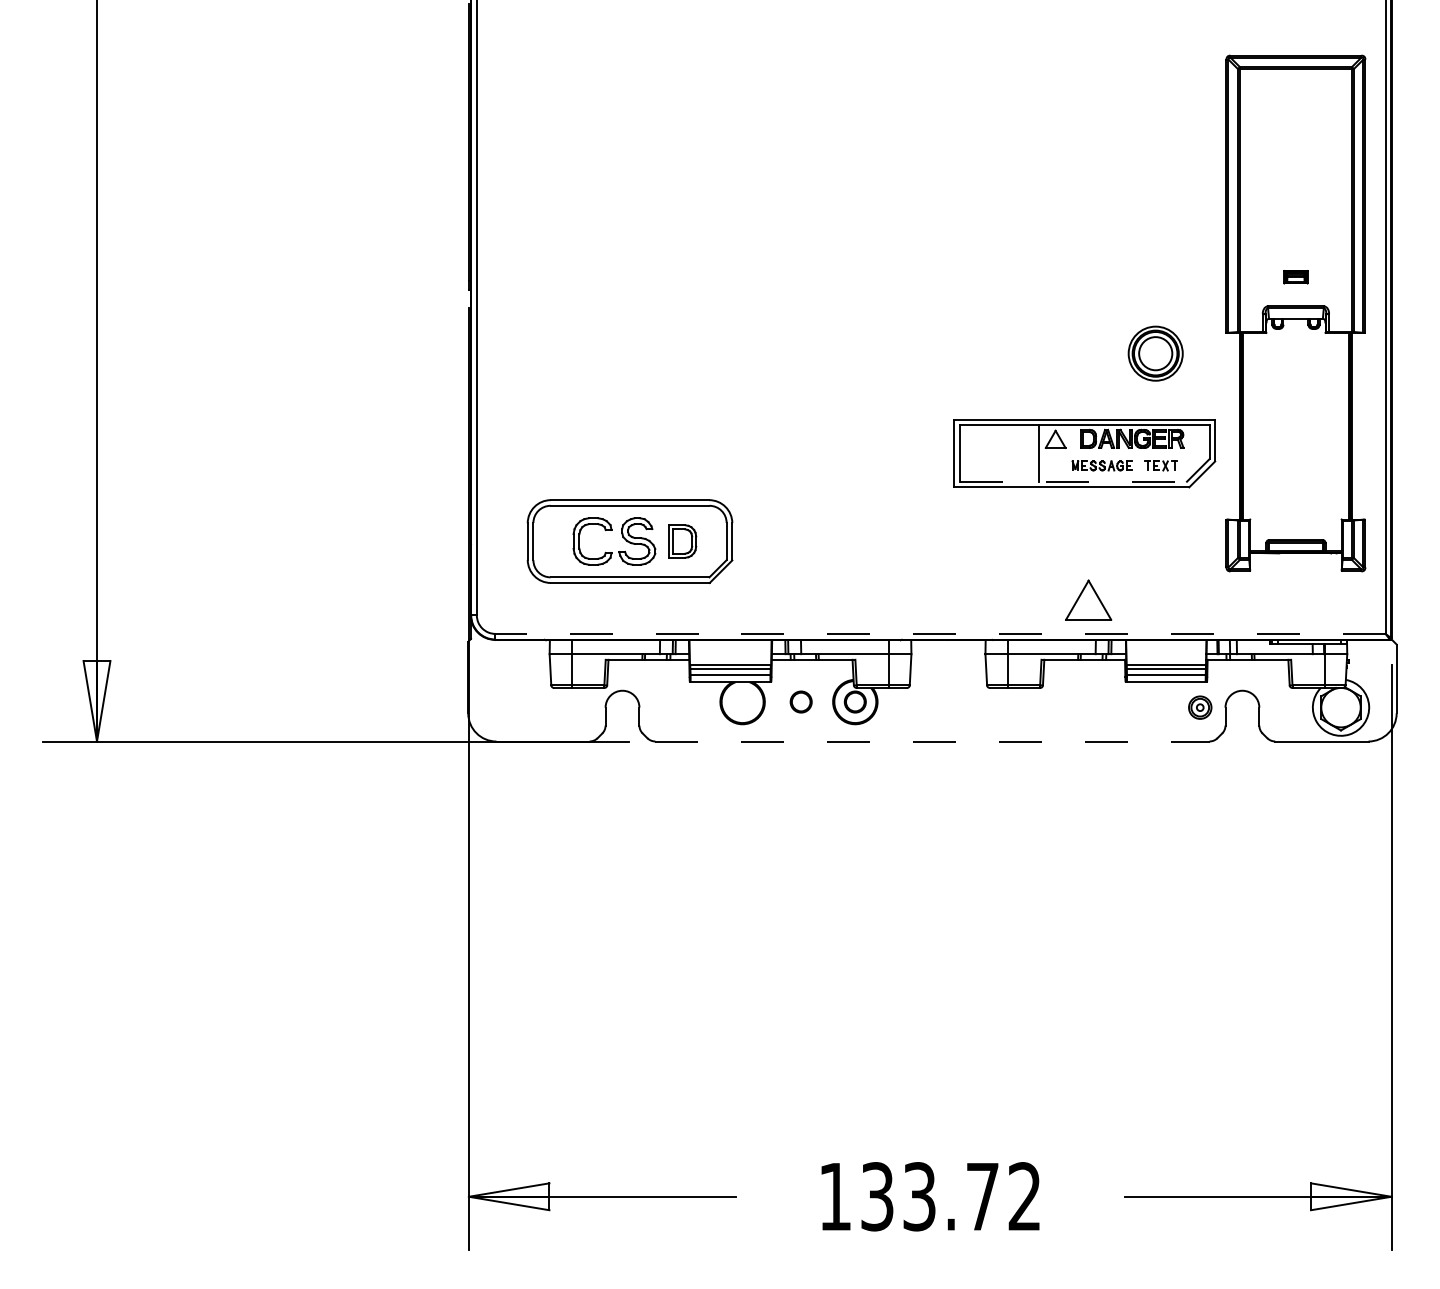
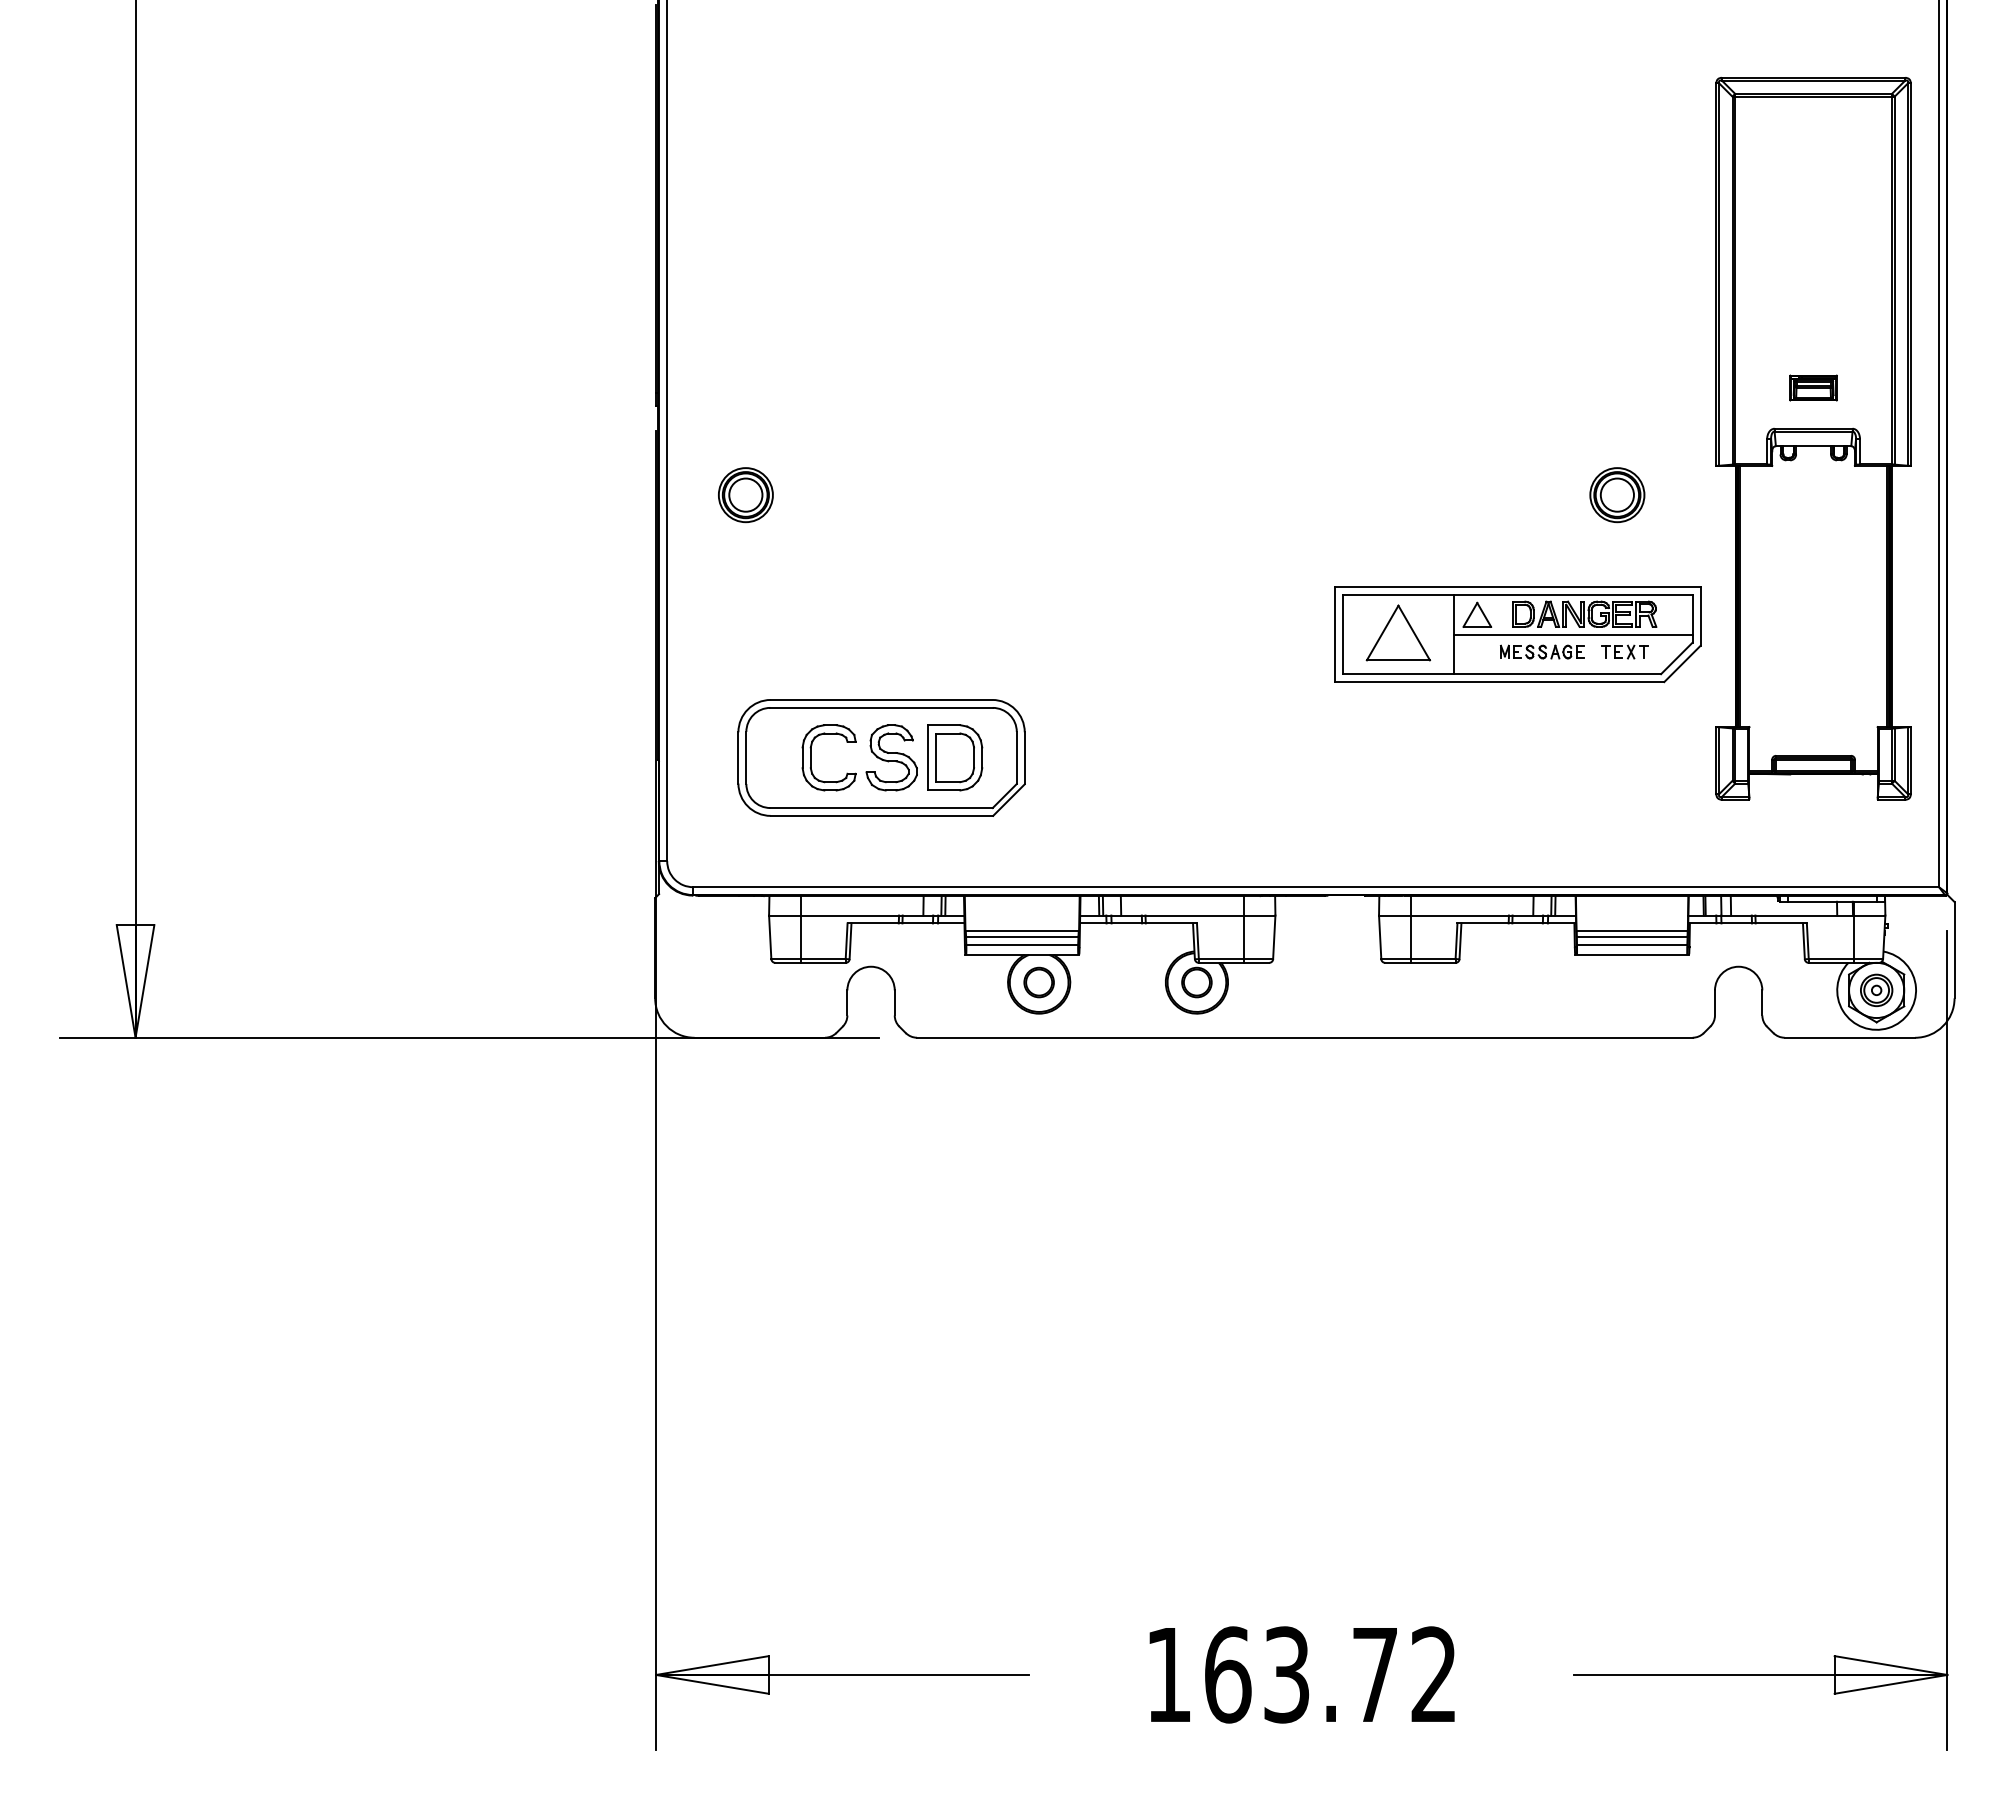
part: (1295, 276) -> (1813, 387), size x1.43
part: (532, 354) -> (745, 495), added
part: (1155, 354) -> (1617, 495), size x0.71
line: (1123, 453) -> (1572, 634), added
line: (1073, 481) -> (1502, 674), dashed -> solid
part: (682, 541) -> (955, 757), size x1.43
part: (1087, 599) -> (1397, 632), moved
line: (940, 634) -> (1316, 887), dashed -> solid
part: (800, 702) -> (1038, 982), moved
part: (1200, 707) -> (1876, 990), moved
line: (932, 741) -> (1304, 1037), dashed -> solid
text: (877, 1196) -> (1228, 1674), 133.72 -> 163.72

